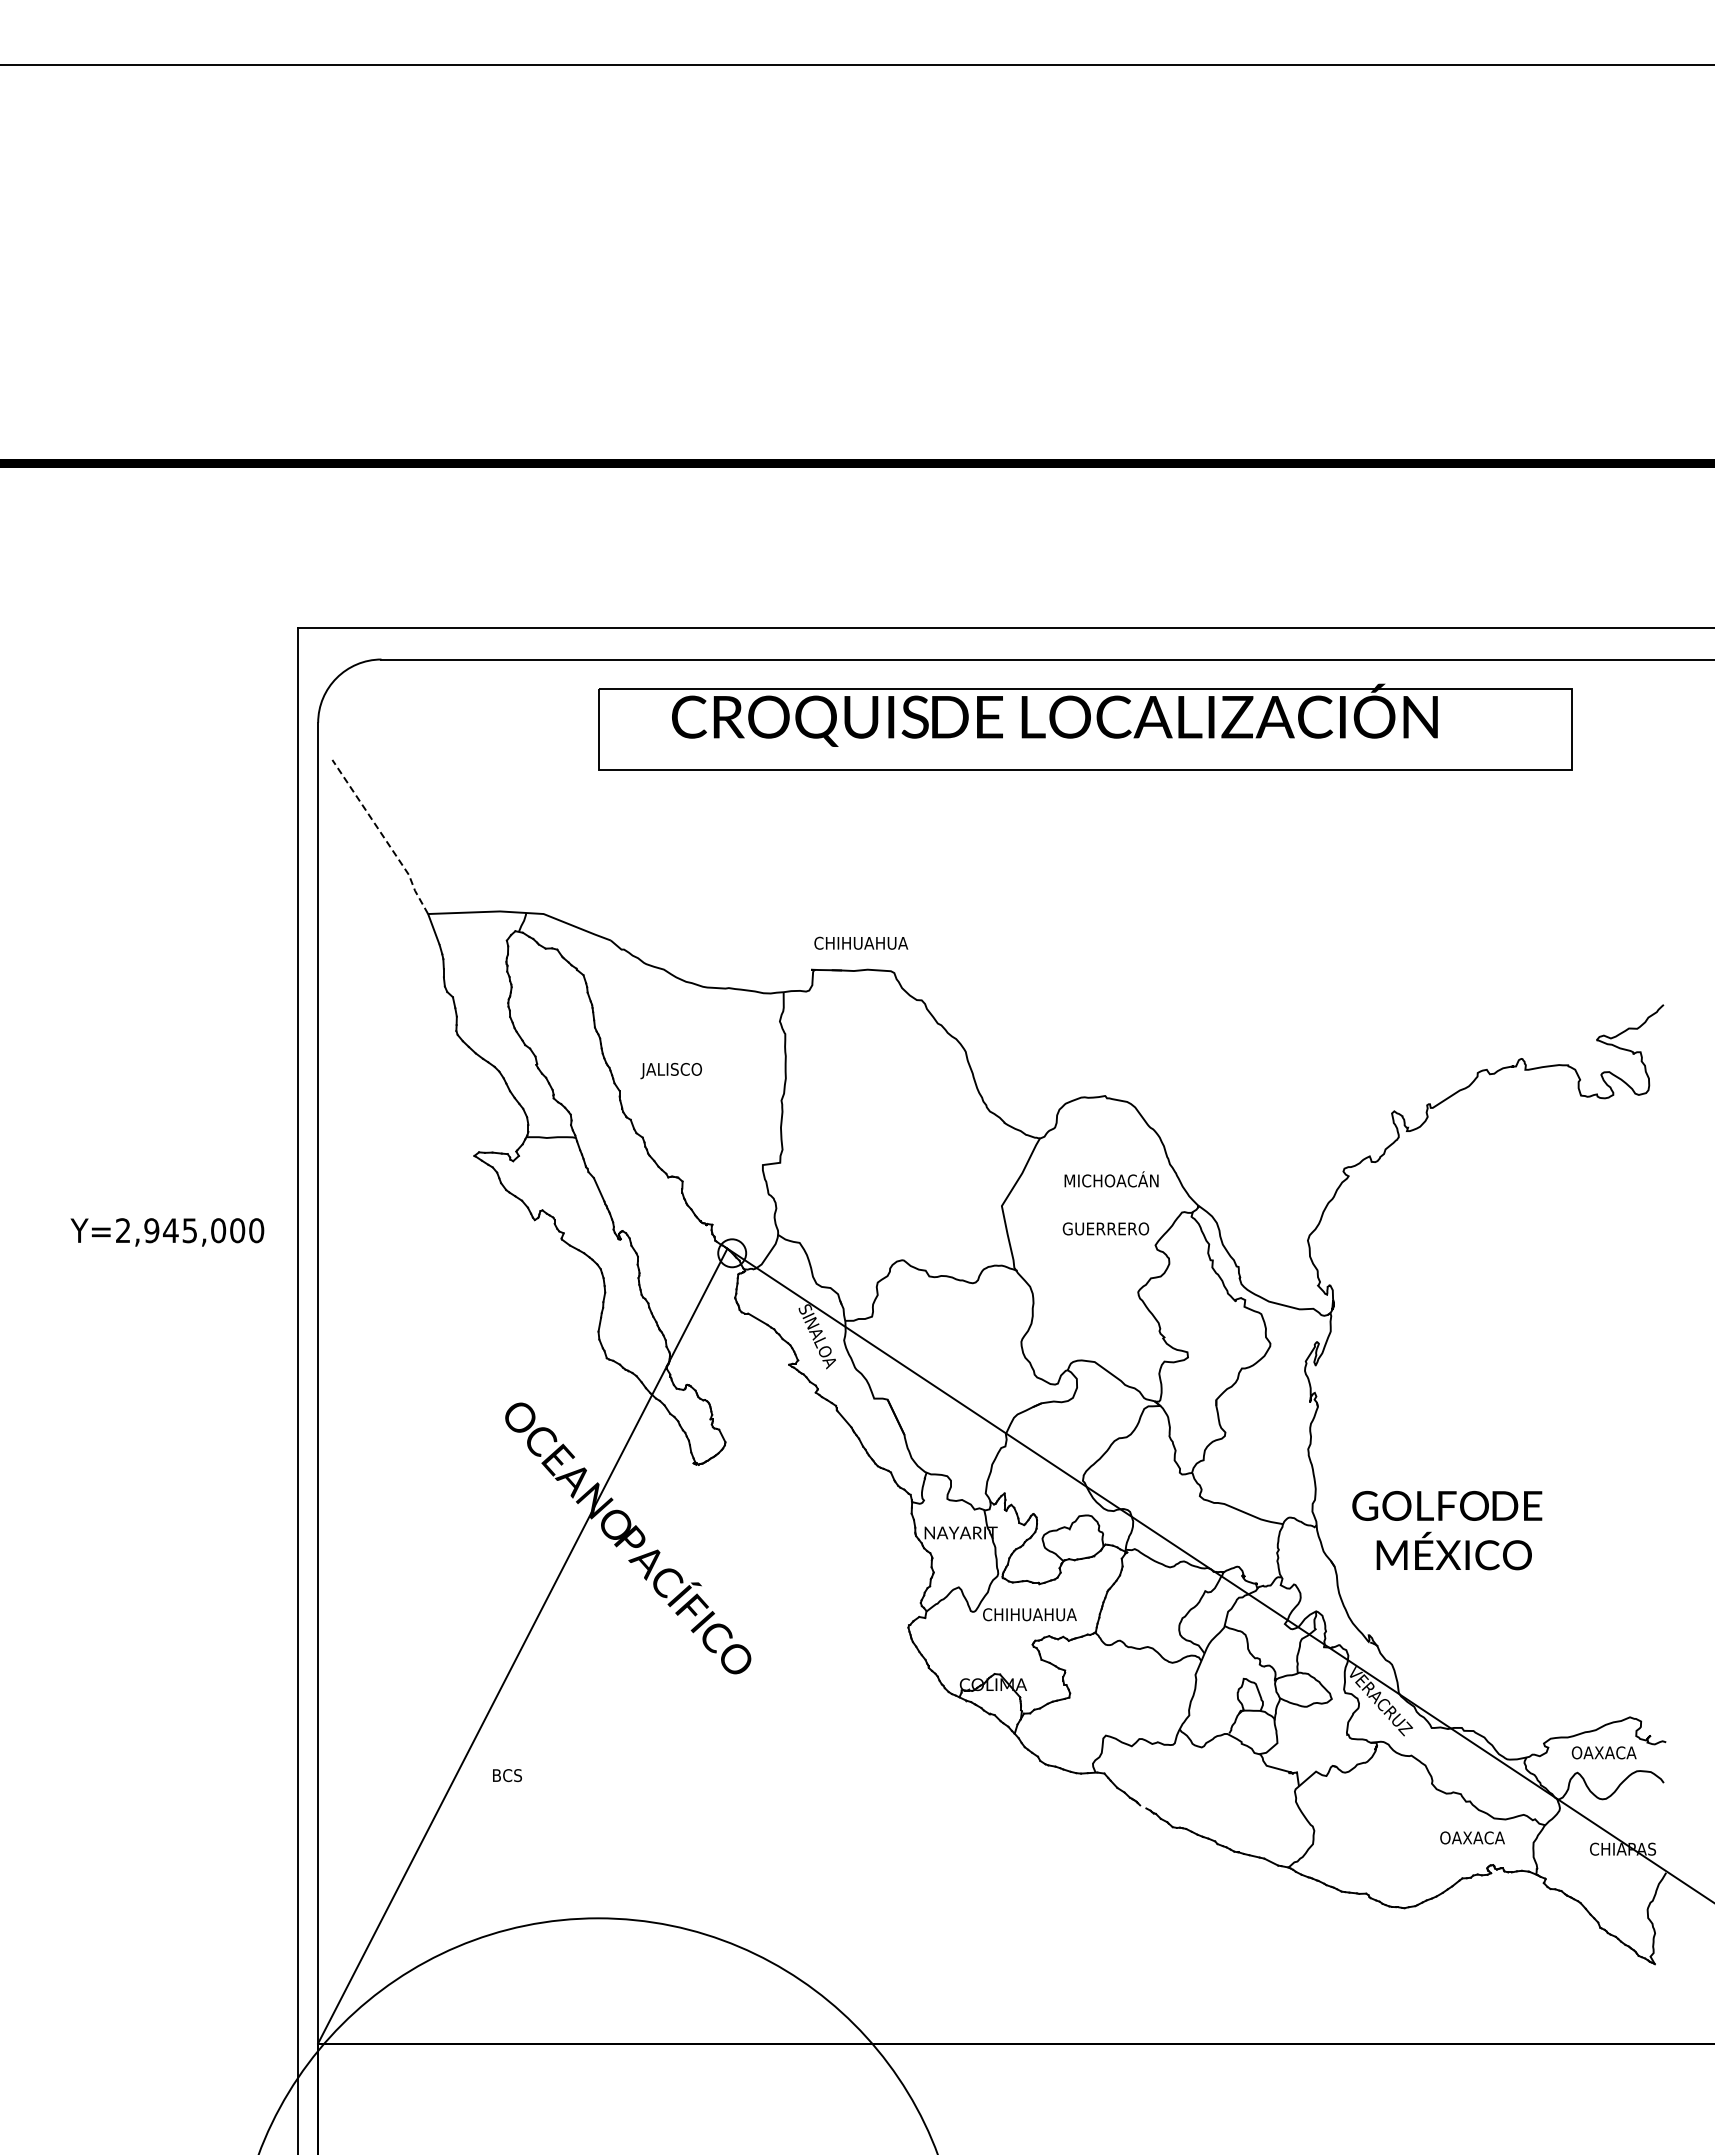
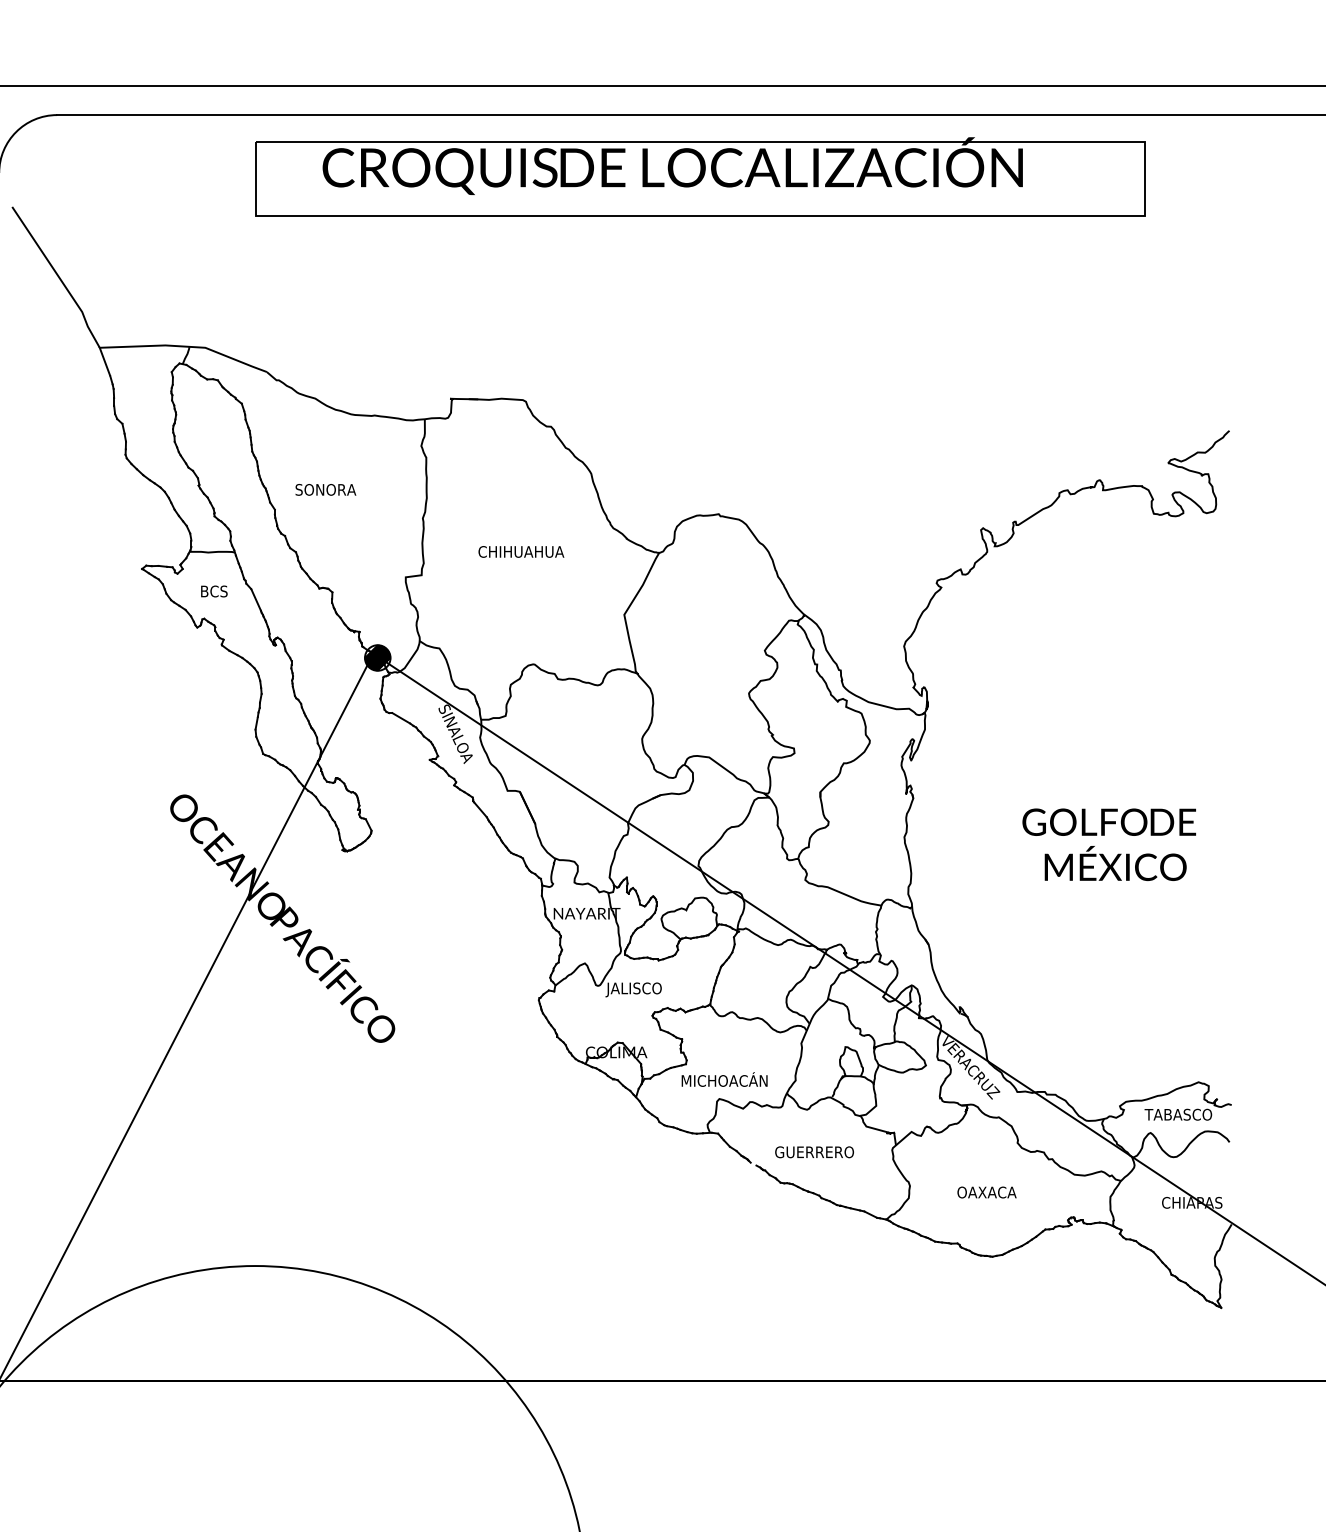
line: (383, 836) -> (58, 276), dashed -> solid
text: (861, 942) -> (521, 551), moved
text: (674, 1070) -> (325, 490), JALISCO -> SONORA
text: (1111, 1179) -> (724, 1079), moved
text: (1105, 1228) -> (814, 1151), moved
hatch: (732, 1253) -> (378, 658), added
text: (1447, 1530) -> (1109, 844), moved
text: (1028, 1616) -> (648, 990), CHIHUAHUA -> JALISCO
text: (1607, 1752) -> (1178, 1114), OAXACA -> TABASCO
text: (507, 1775) -> (214, 591), moved
text: (1472, 1837) -> (986, 1192), moved

